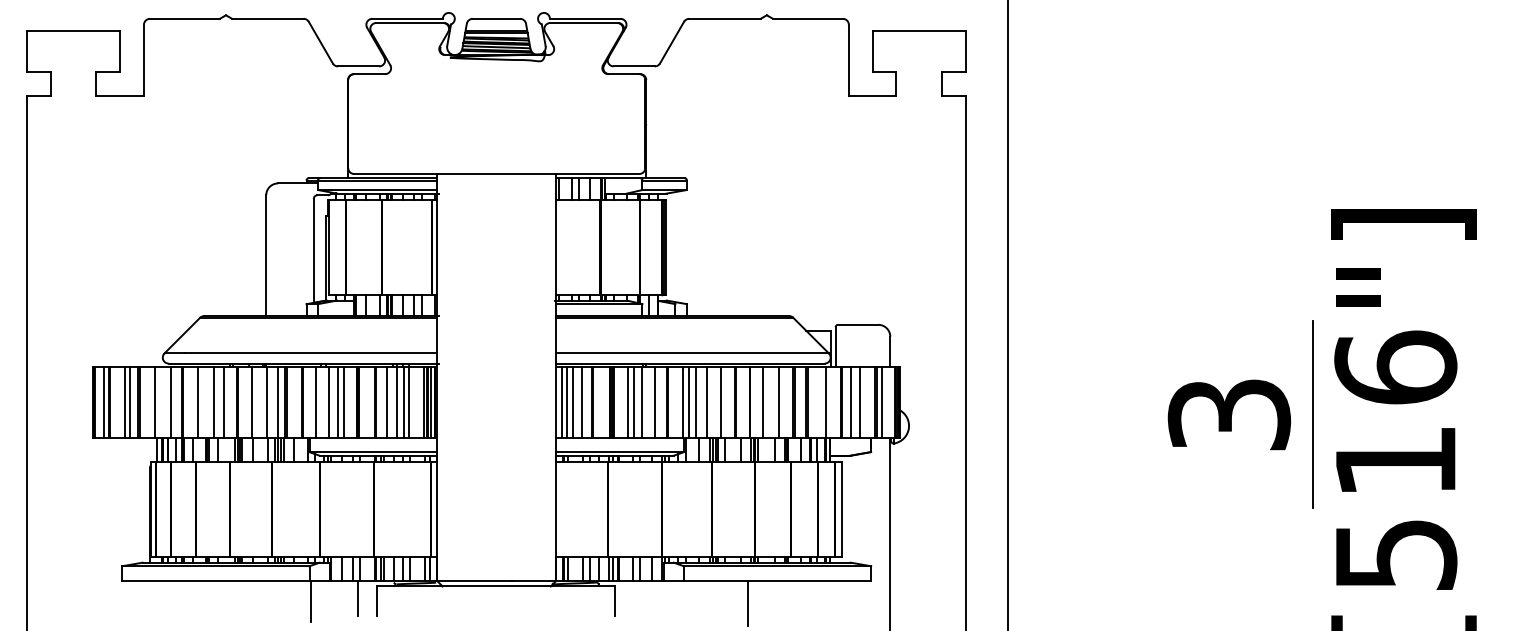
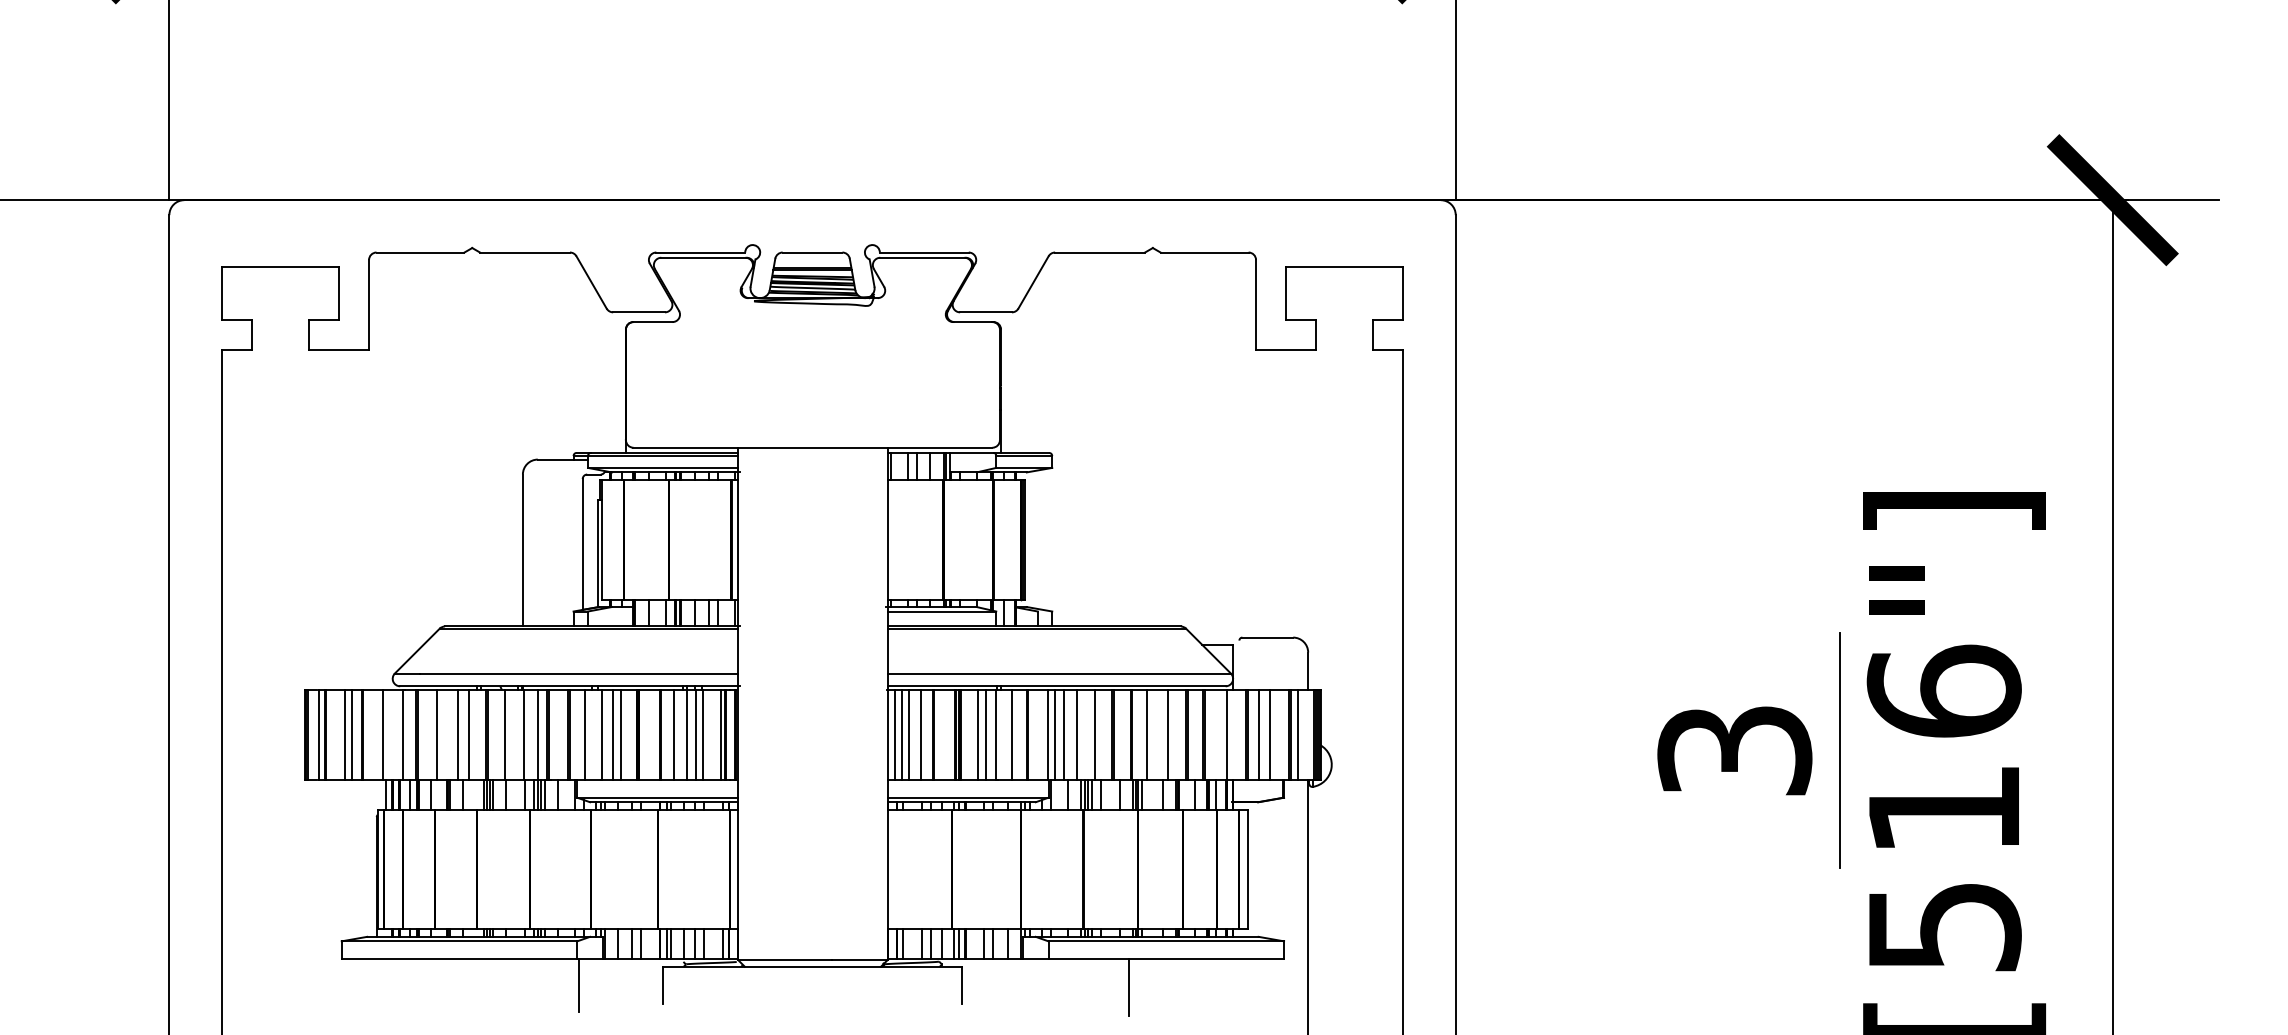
line: (835, 347) -> (1239, 665), removed
line: (430, 401) -> (729, 734), removed
line: (358, 598) -> (638, 981), removed

